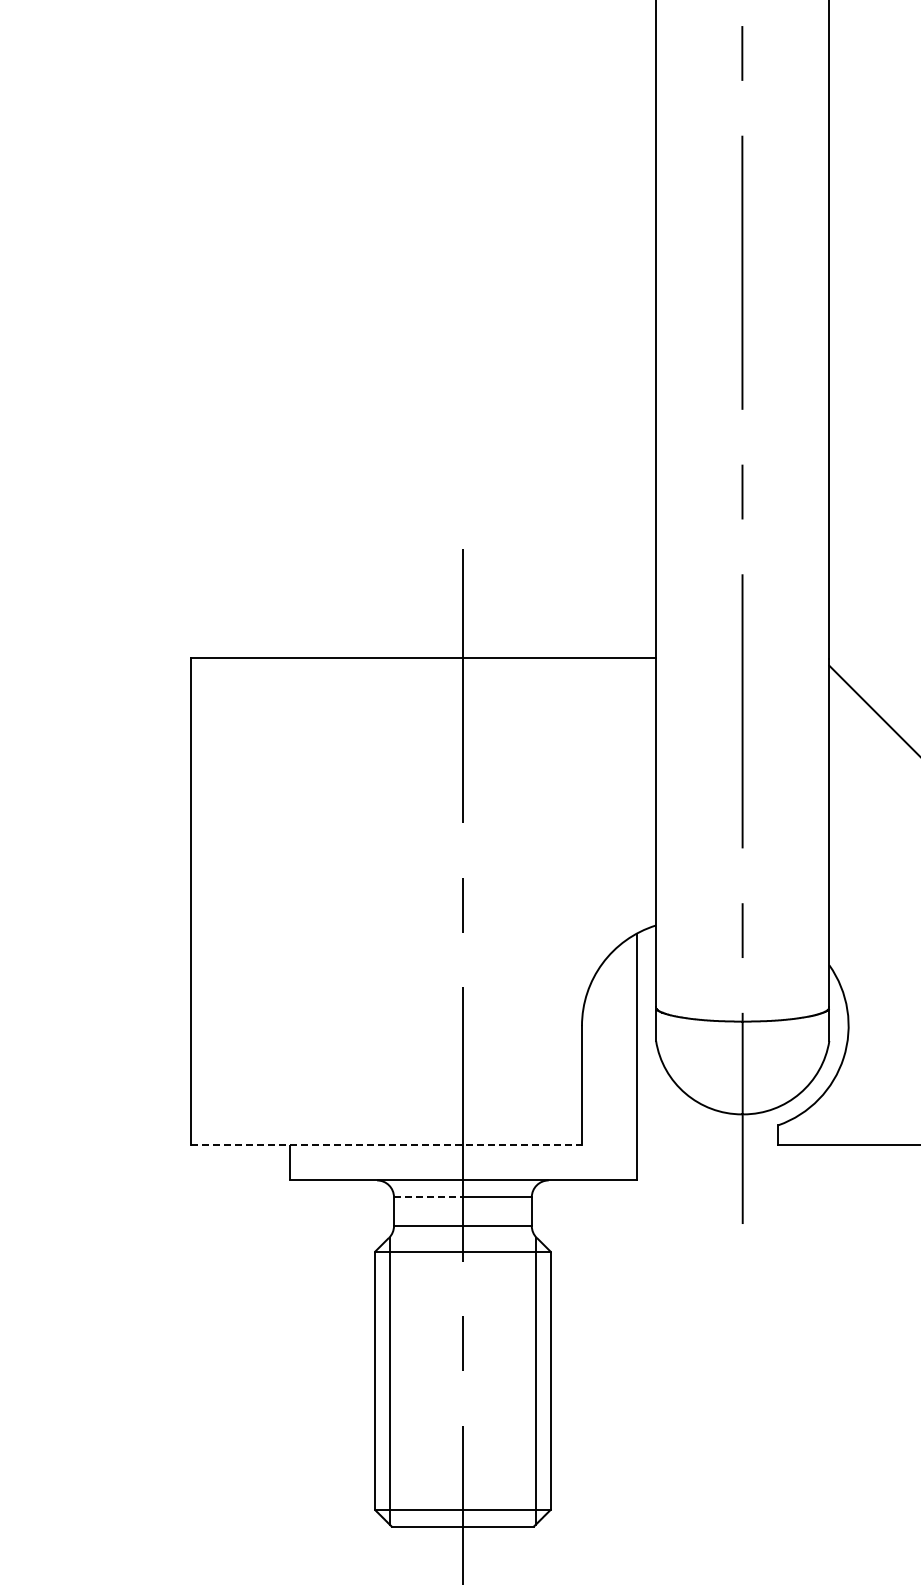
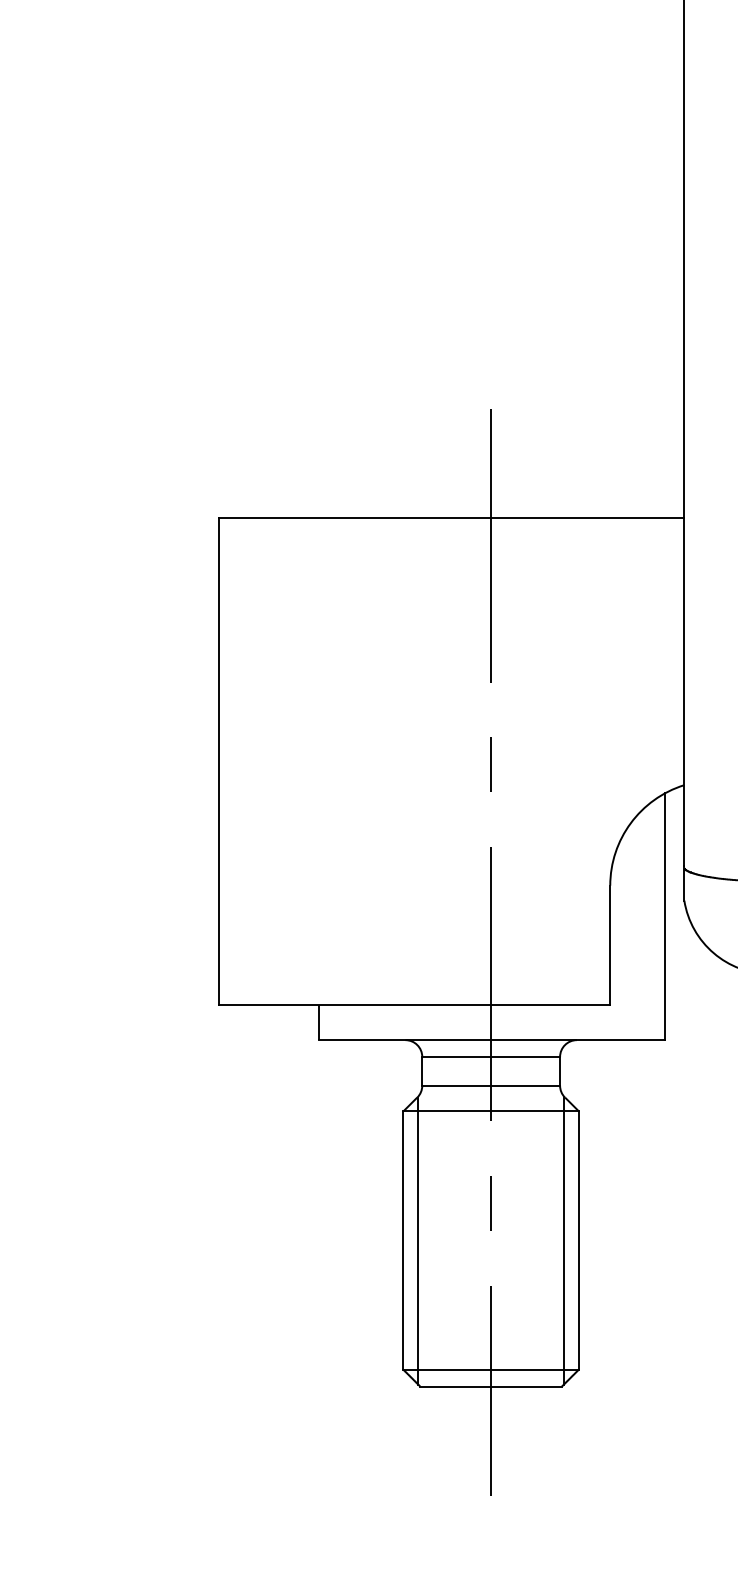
line: (386, 1145) -> (414, 1005), dashed -> solid
line: (428, 1197) -> (456, 1057), dashed -> solid

